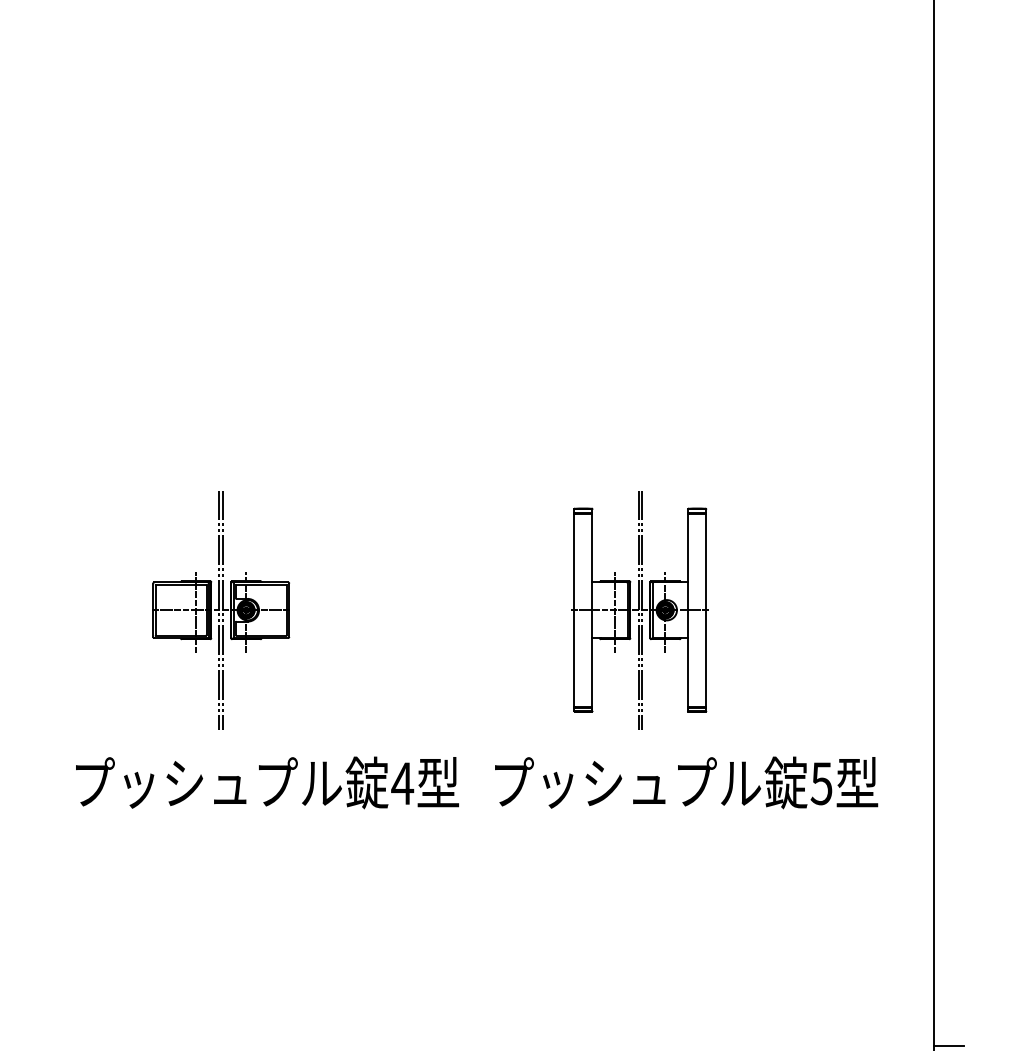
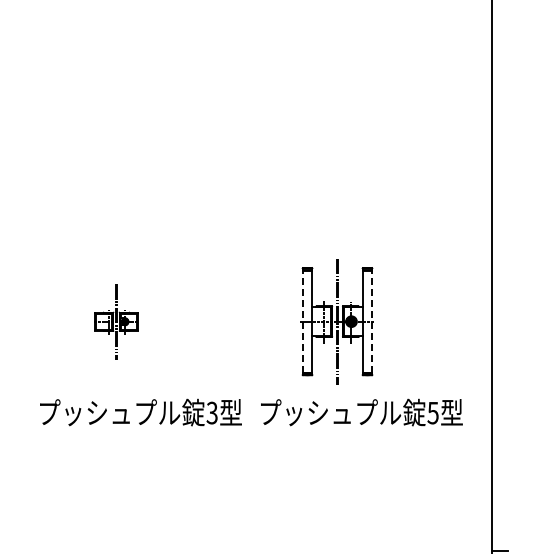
part: (221, 609) -> (116, 321), size x0.6
line: (573, 609) -> (302, 321), solid -> dashed
line: (706, 609) -> (372, 321), solid -> dashed
text: (403, 782) -> (212, 412), 4 -> 3

